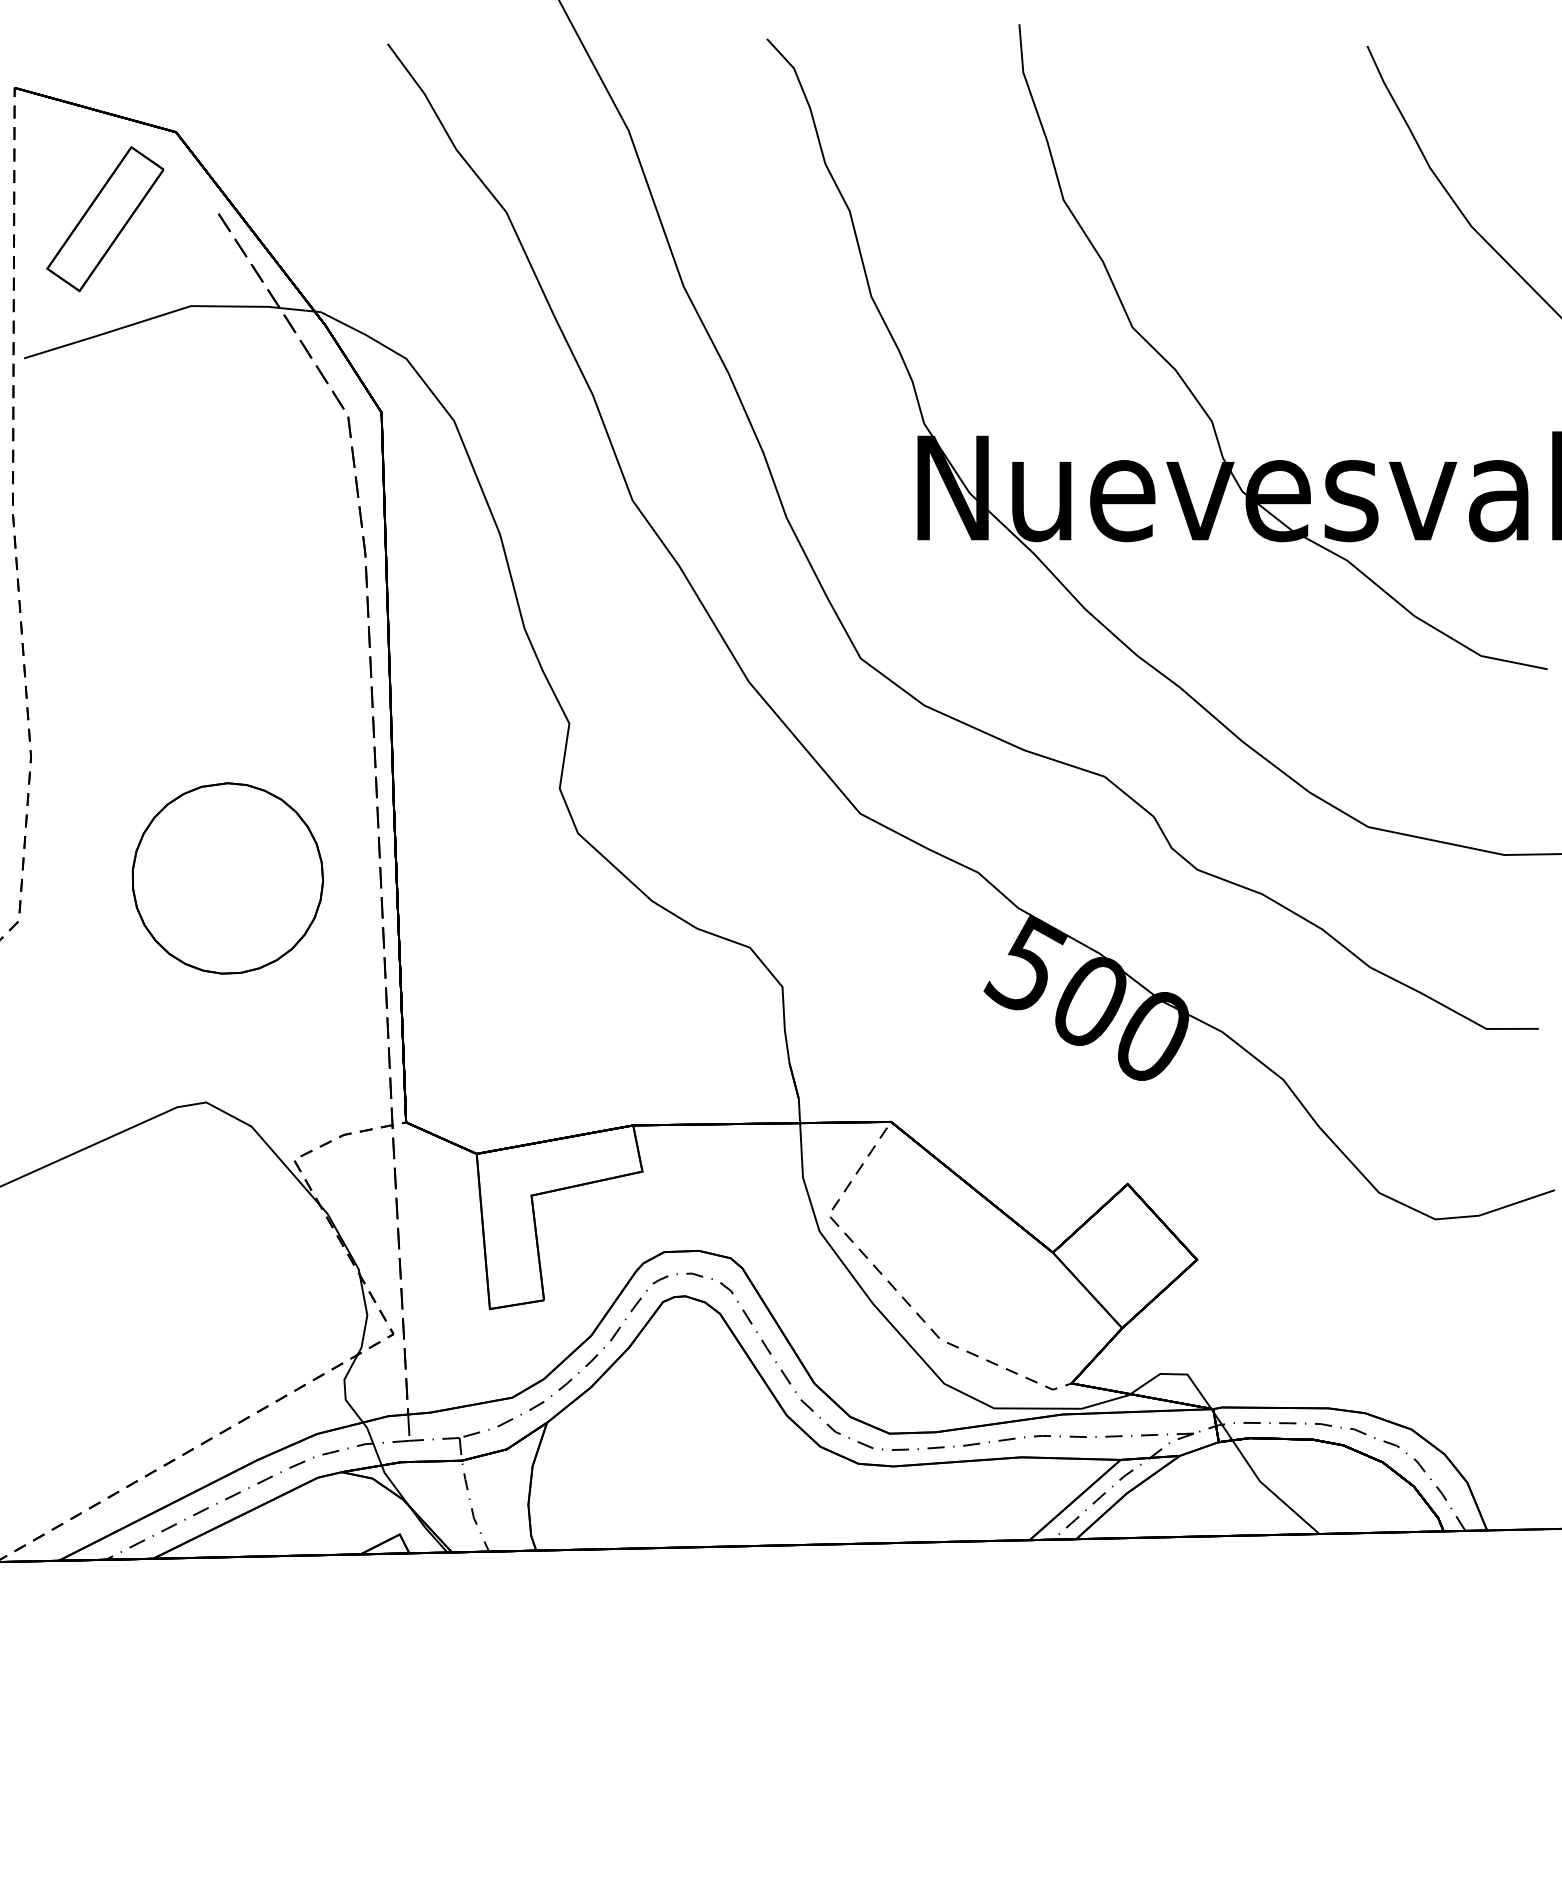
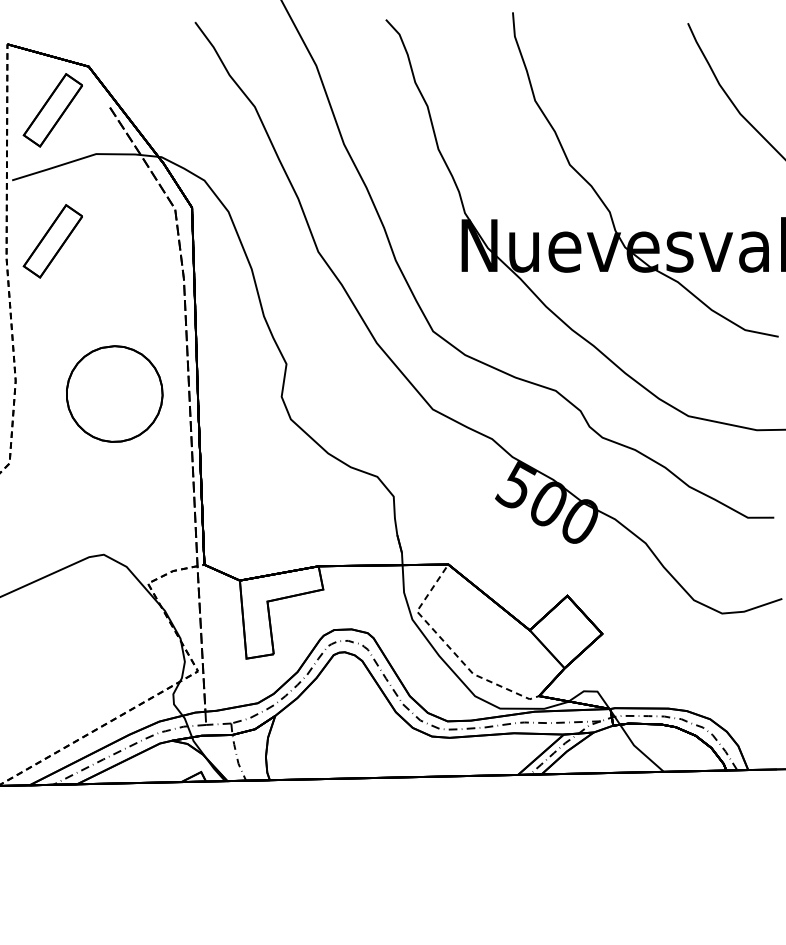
part: (104, 479) -> (52, 241), added
part: (227, 877) -> (114, 393), moved

